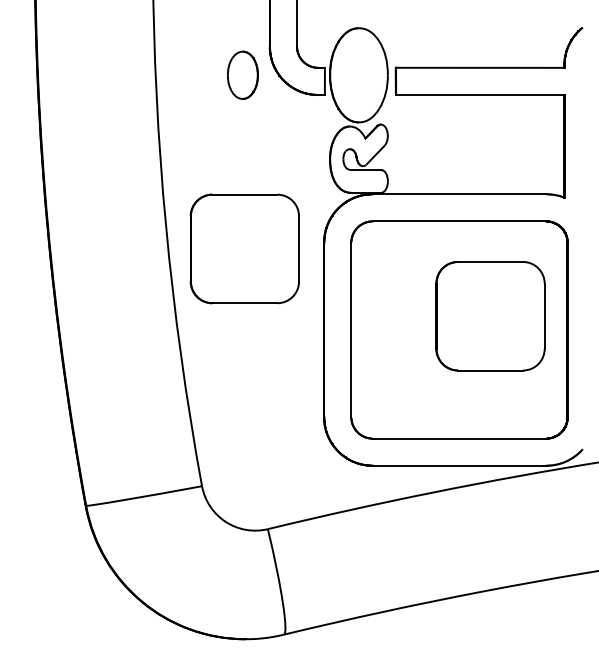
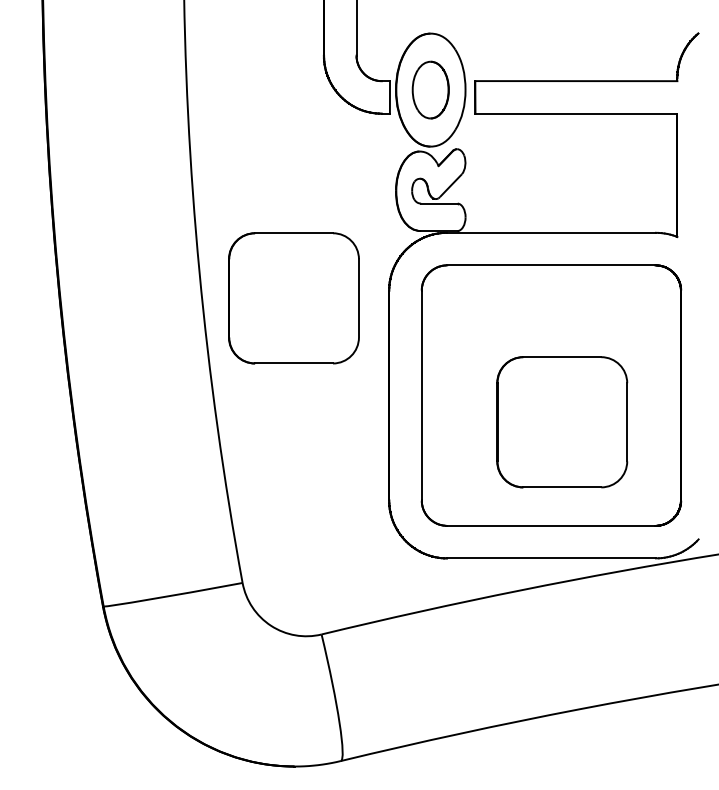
part: (242, 74) -> (430, 89), moved
part: (490, 316) -> (562, 422), moved

